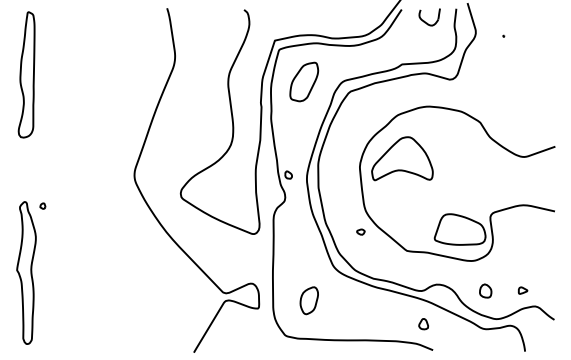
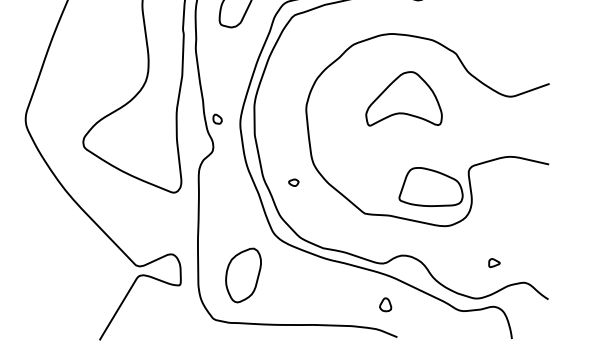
part: (402, 158) -> (404, 98), moved
part: (360, 231) -> (293, 181), moved
part: (485, 290) -> (462, 262), removed
part: (522, 290) -> (493, 262), moved
part: (308, 300) -> (242, 275), size x1.6

